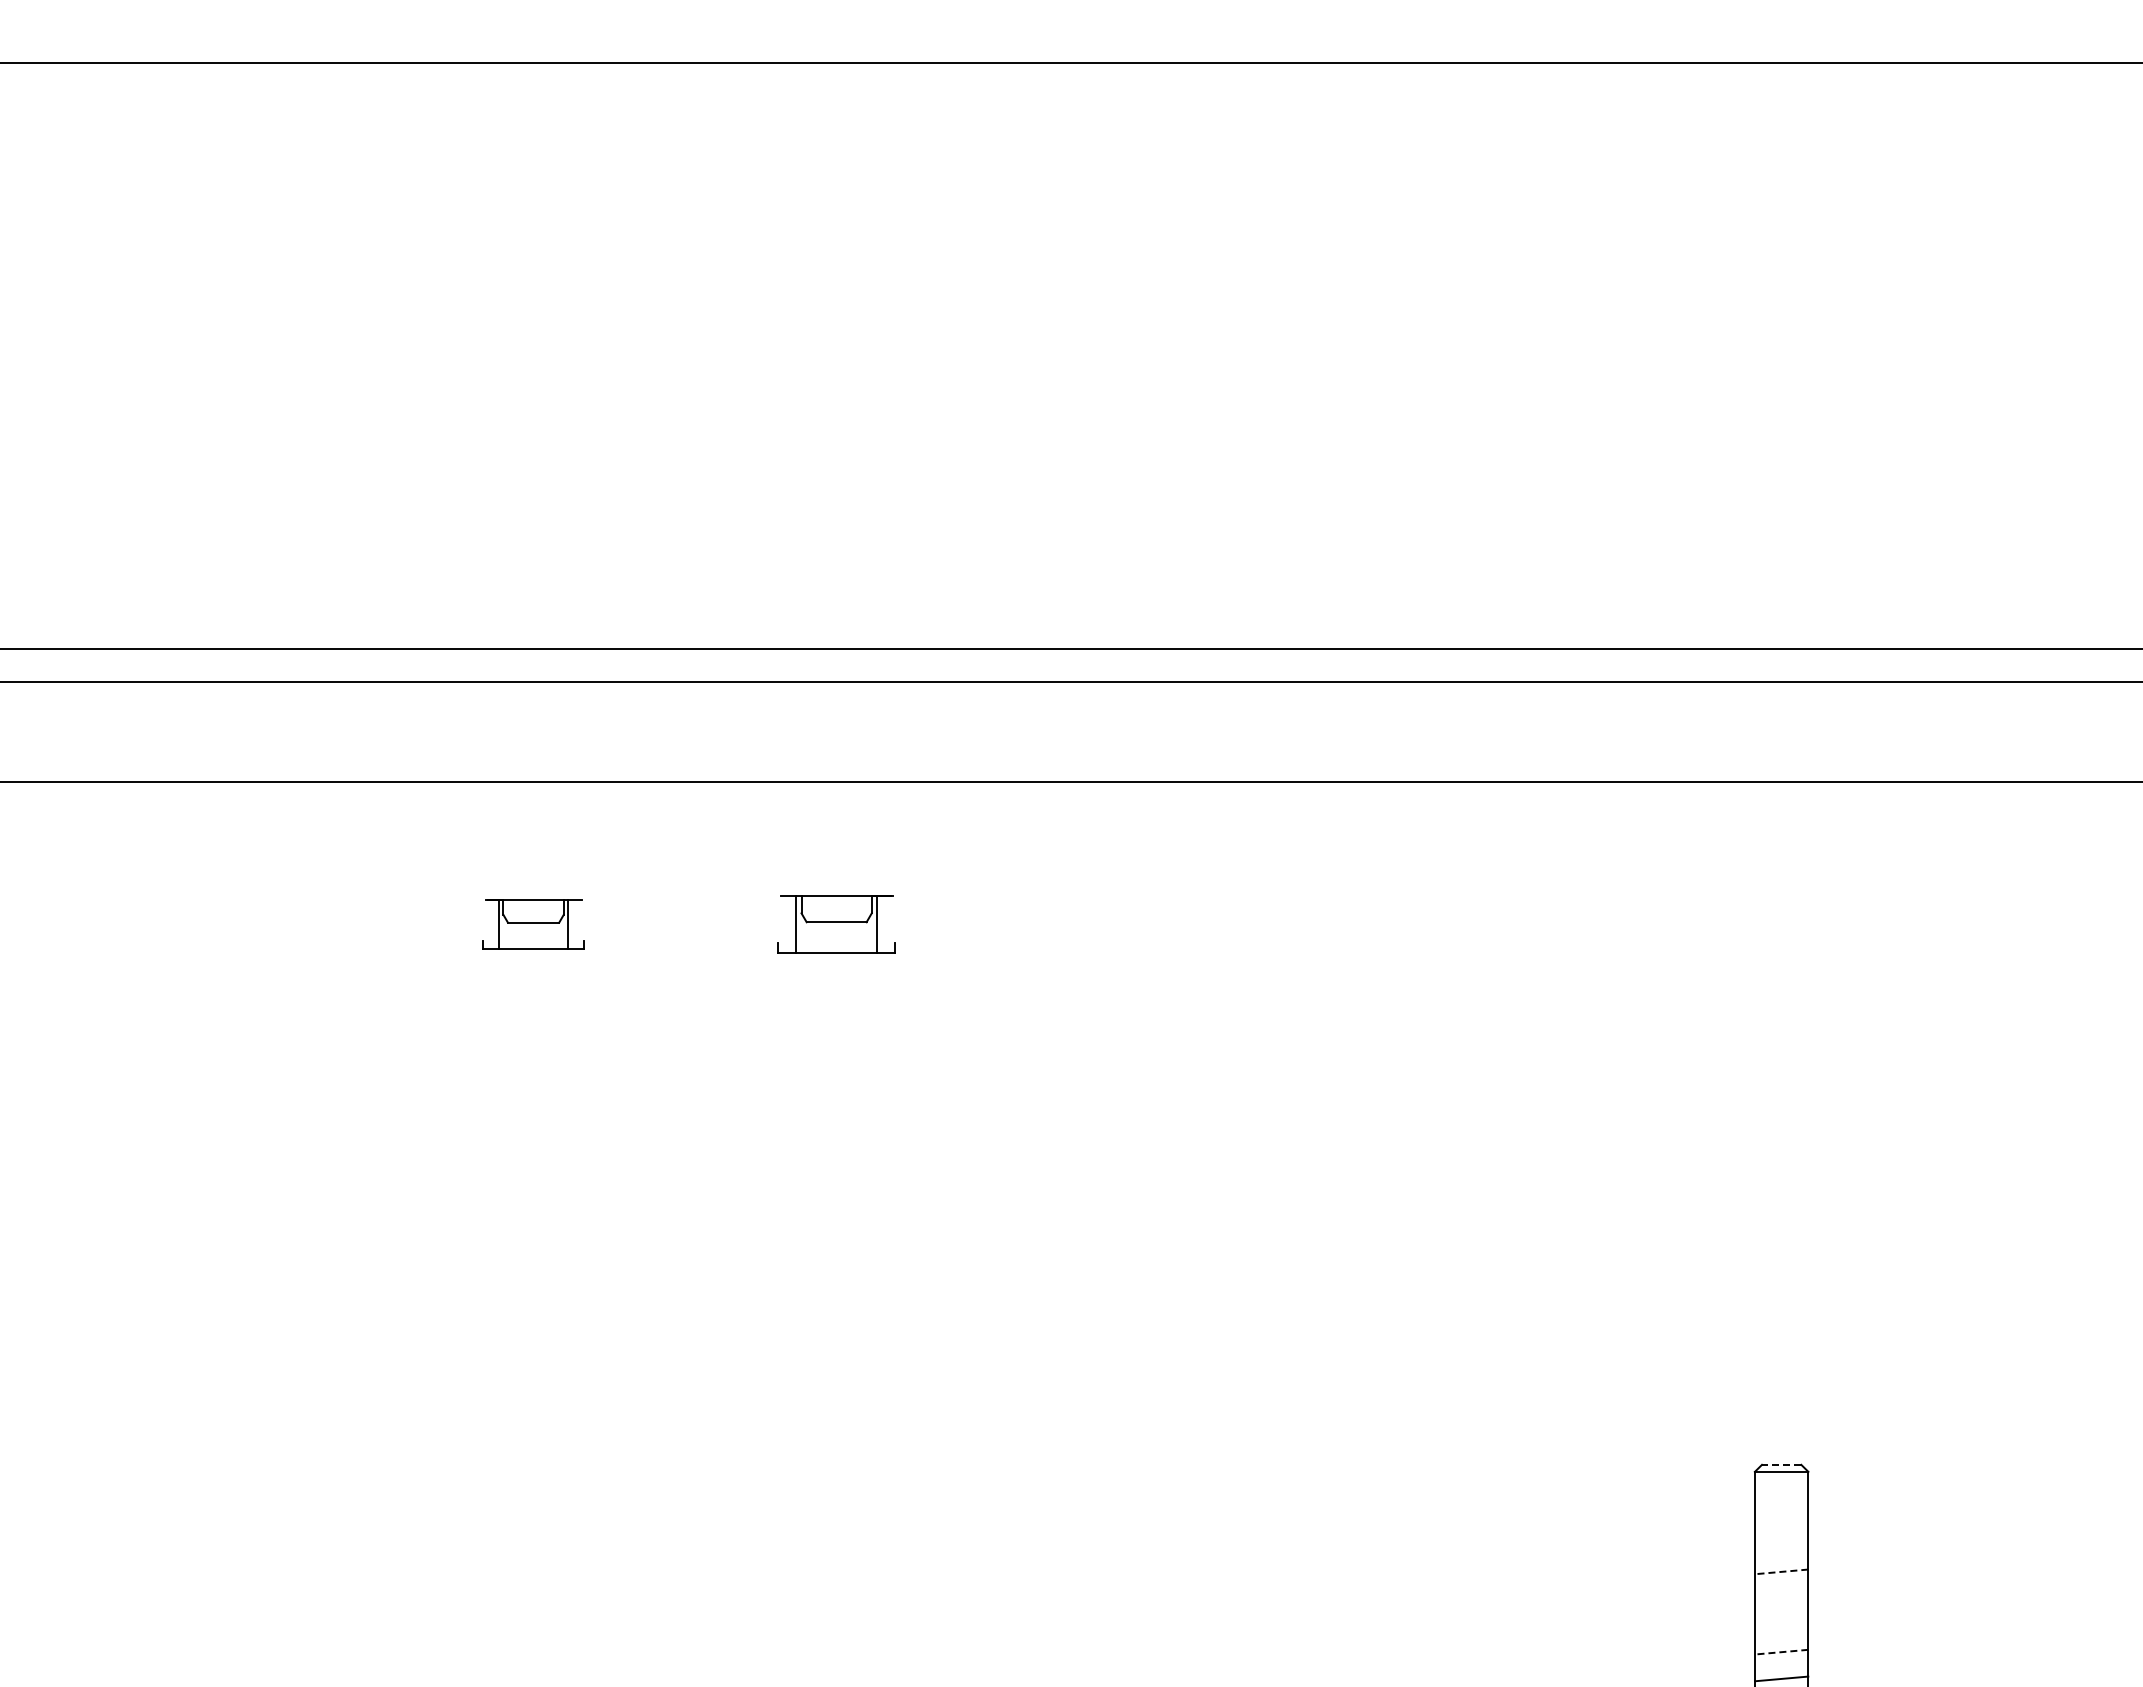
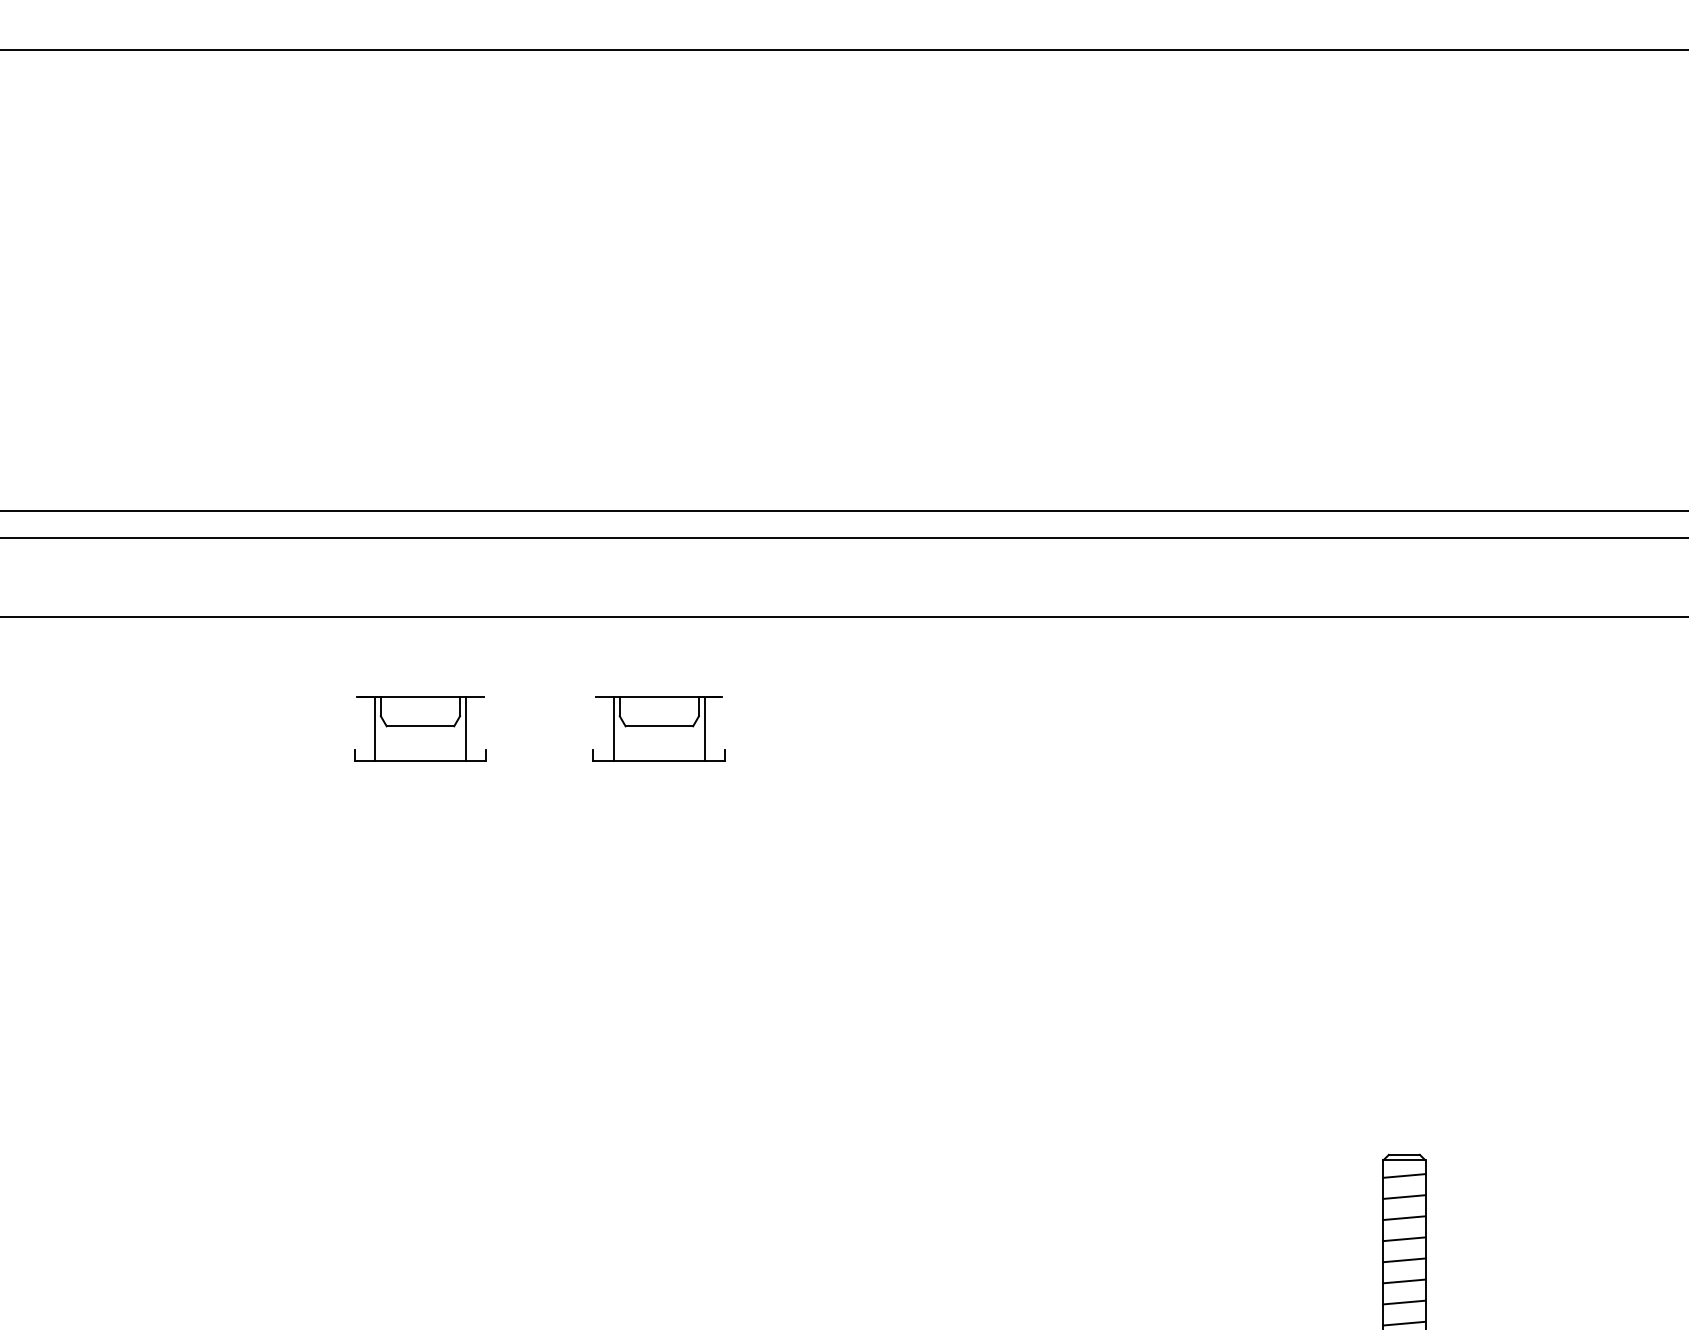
part: (533, 924) -> (420, 728), size x1.67
part: (836, 924) -> (659, 728), size x1.43
line: (1781, 1464) -> (1404, 1154), dashed -> solid
line: (1781, 1491) -> (1404, 1175), added
line: (1781, 1518) -> (1404, 1197), added
line: (1781, 1544) -> (1404, 1217), added
line: (1781, 1571) -> (1404, 1238), dashed -> solid
line: (1781, 1598) -> (1404, 1260), added
line: (1781, 1625) -> (1404, 1281), added
line: (1781, 1652) -> (1404, 1302), dashed -> solid

